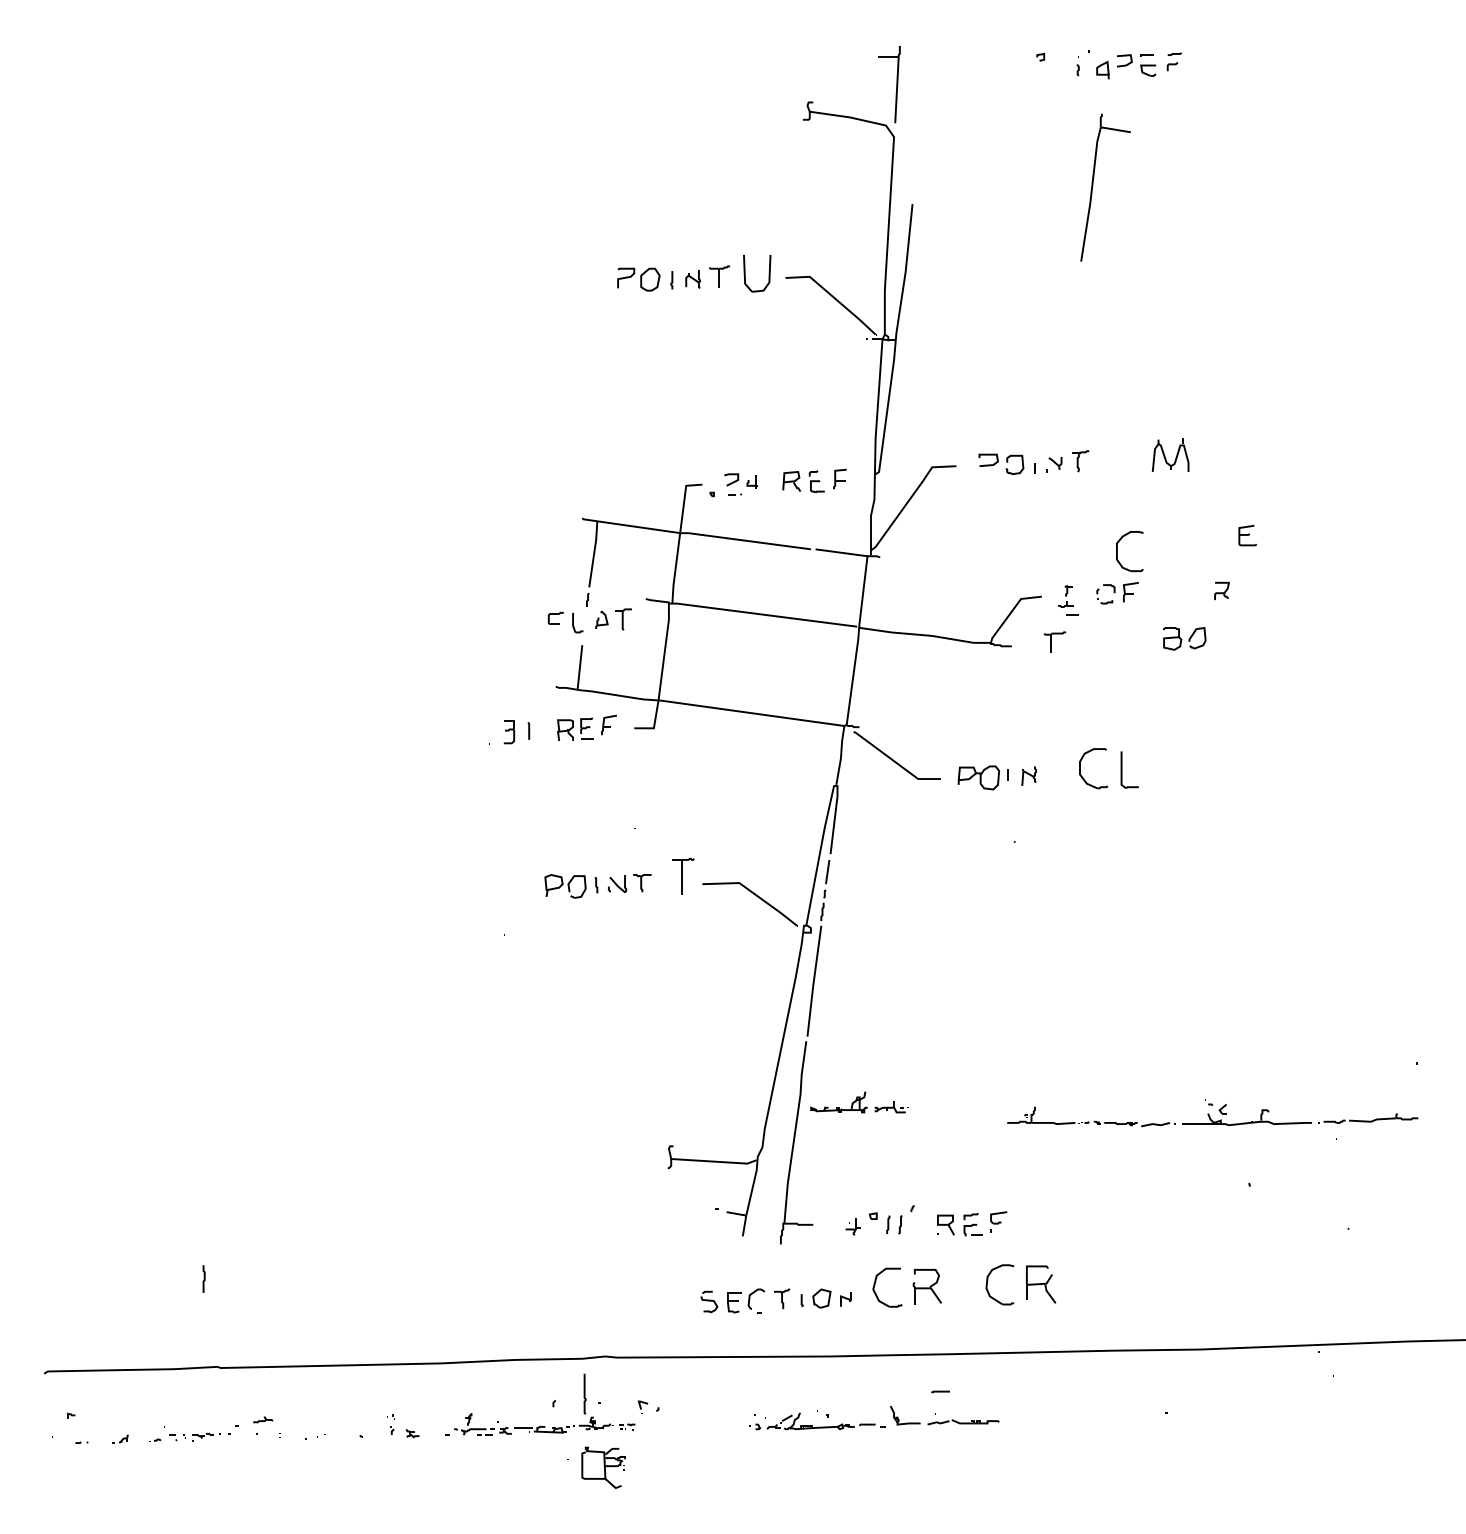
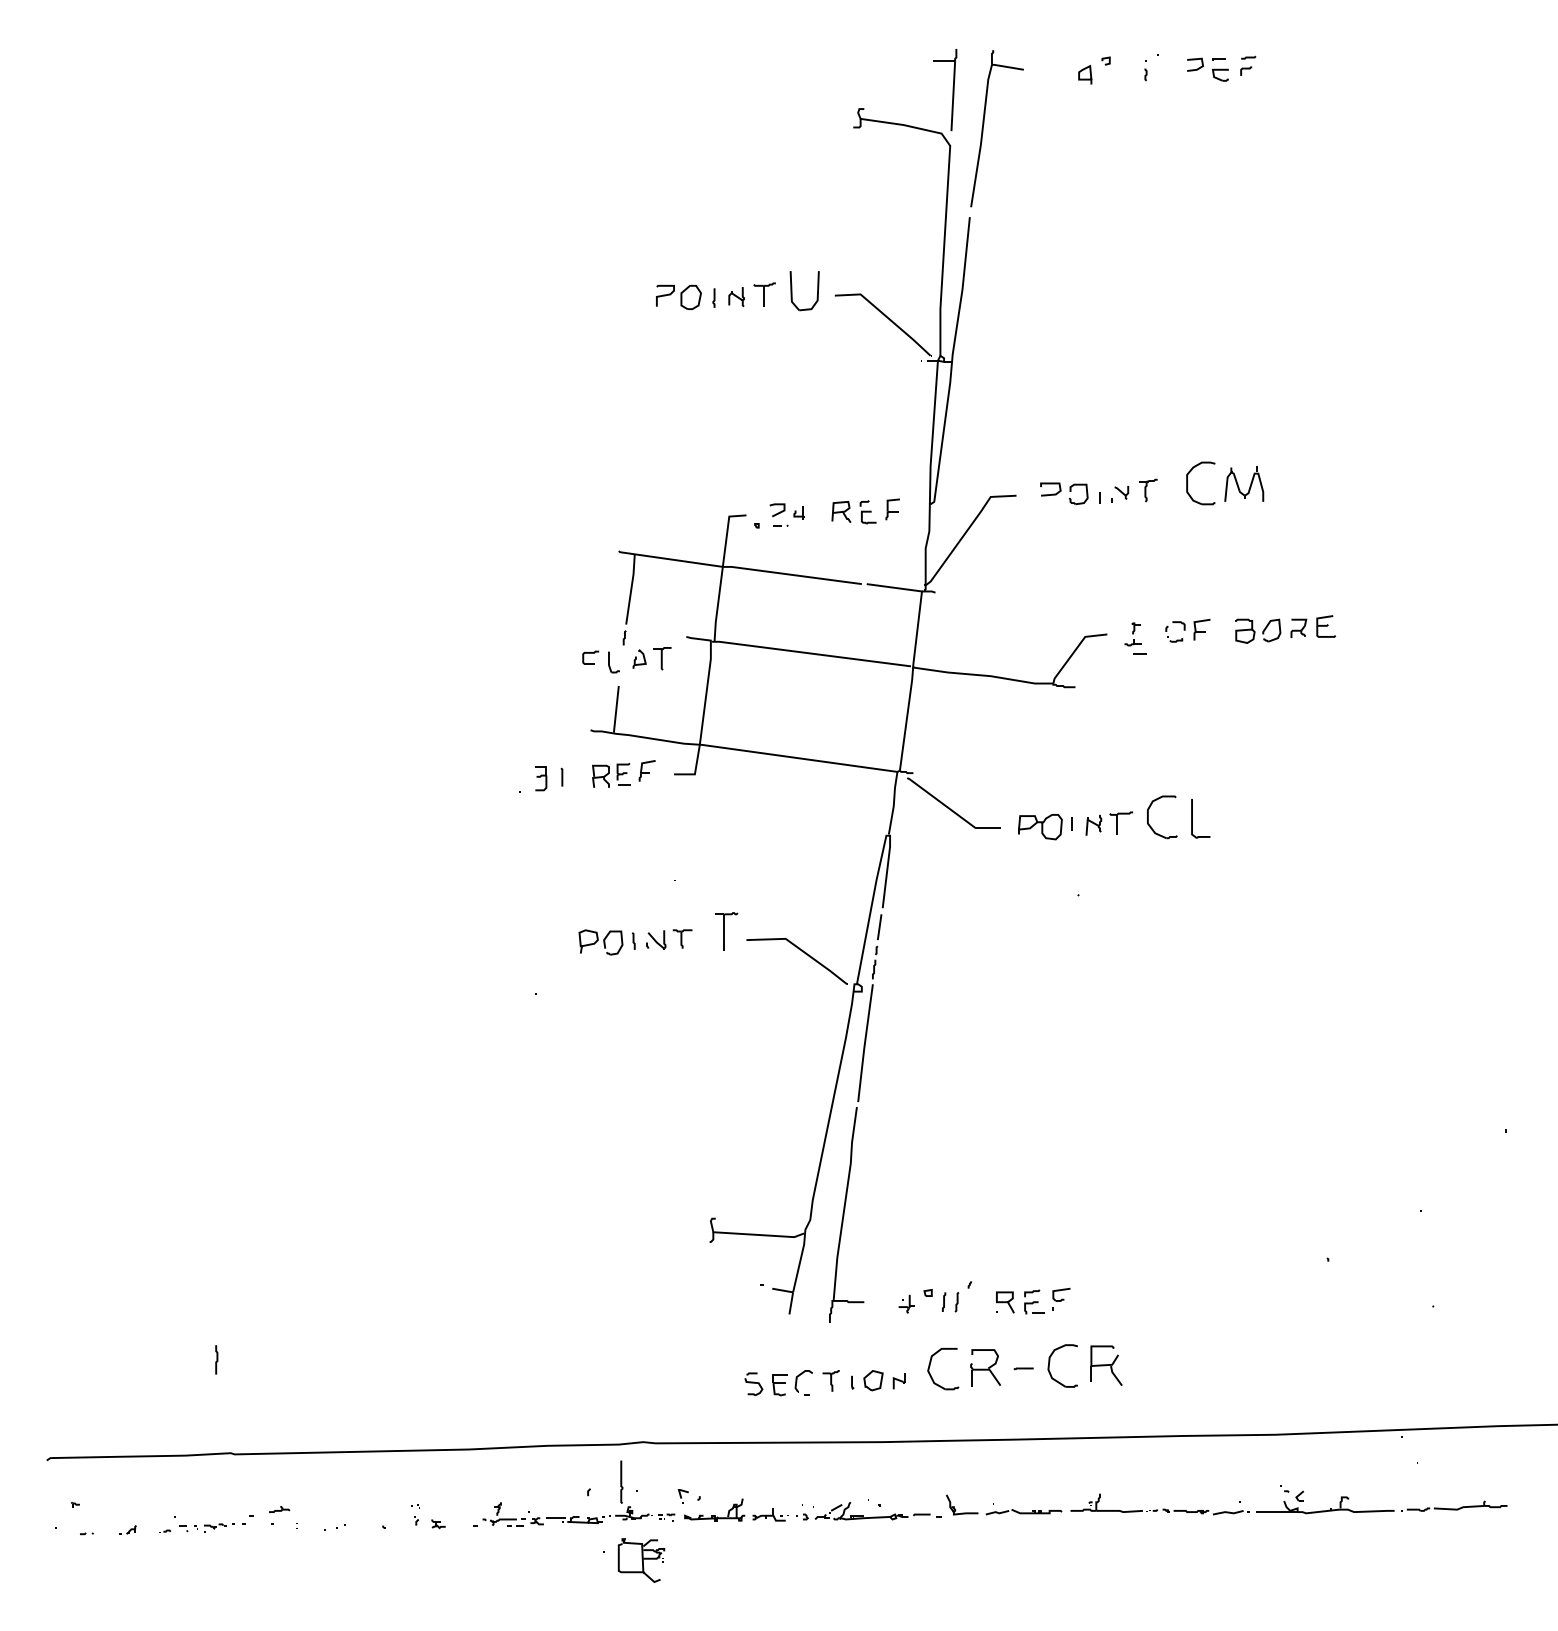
curve: (1103, 73) -> (1085, 78), moved
part: (1093, 183) -> (984, 124), moved
part: (1248, 535) -> (1326, 626), moved
part: (1117, 551) -> (1187, 483), moved
part: (1185, 638) -> (1258, 630), moved
part: (1055, 641) -> (1121, 822), moved
part: (859, 1101) -> (736, 1509), moved
part: (1212, 1113) -> (1288, 1500), moved
line: (940, 1391) -> (1023, 1368), moved

